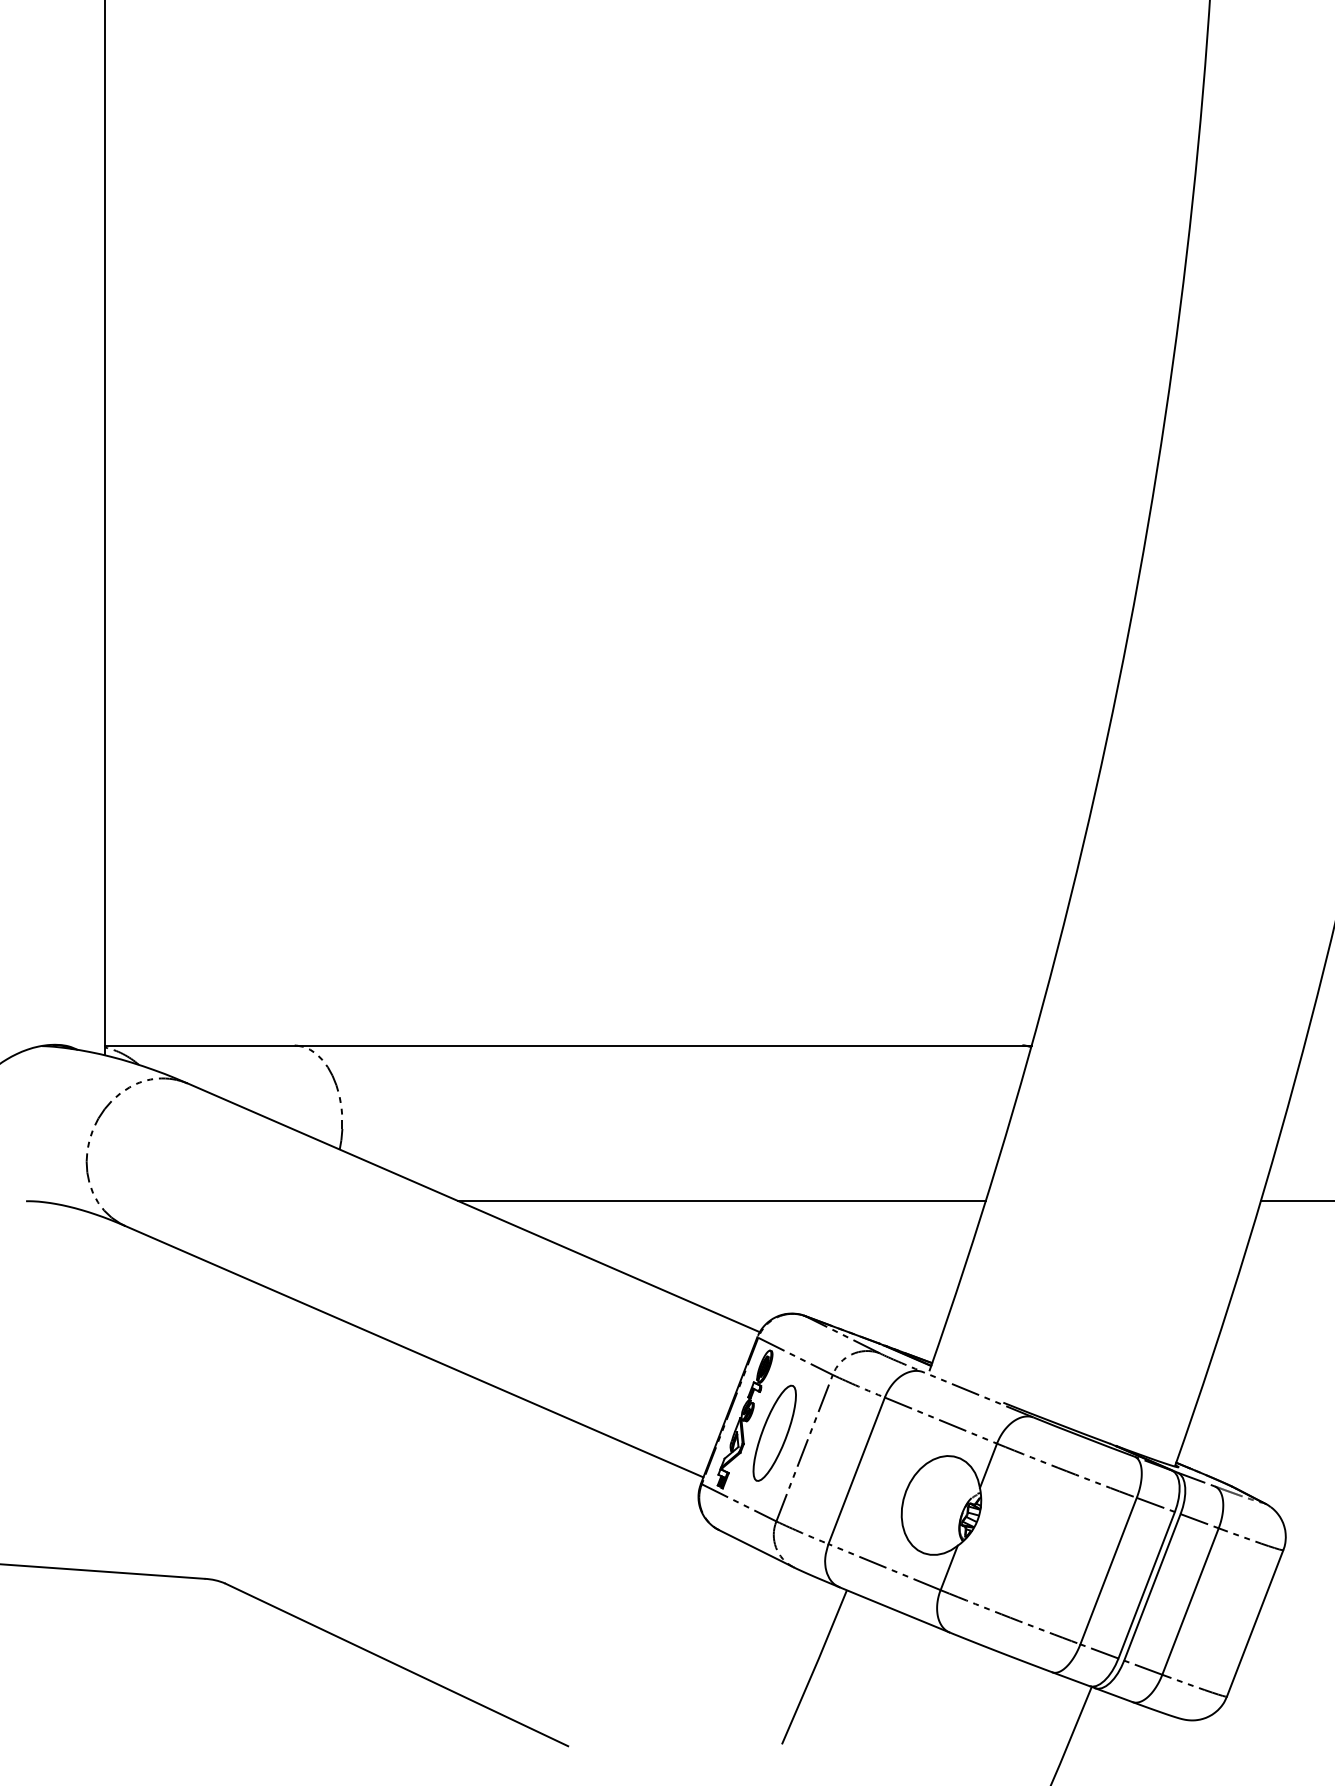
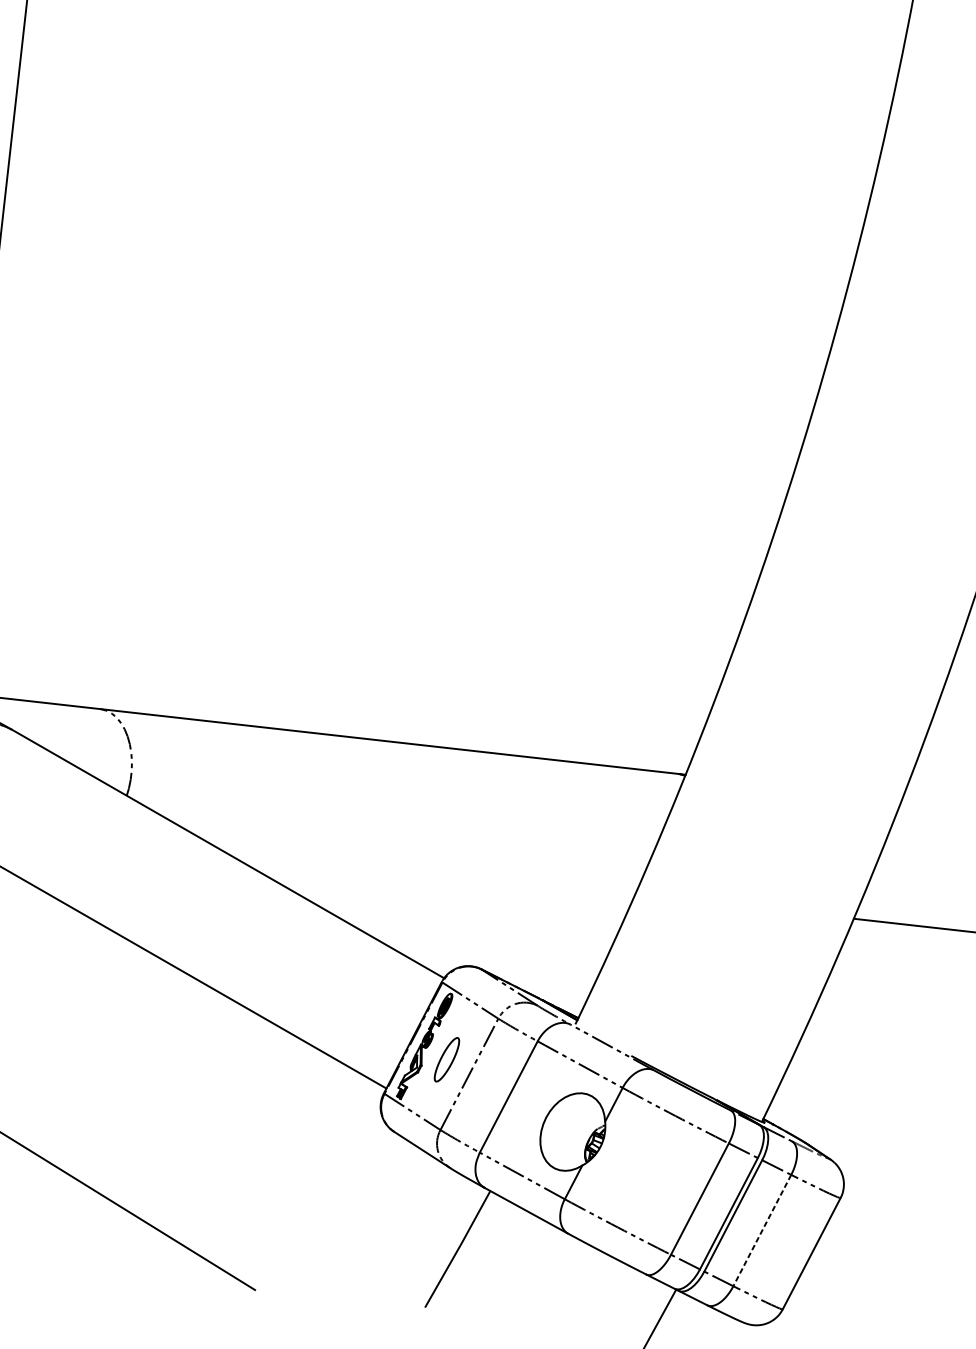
line: (721, 1201) -> (425, 871), removed
part: (774, 1432) -> (446, 1059), size x0.6
line: (1190, 1602) -> (762, 1231), solid -> dashed

